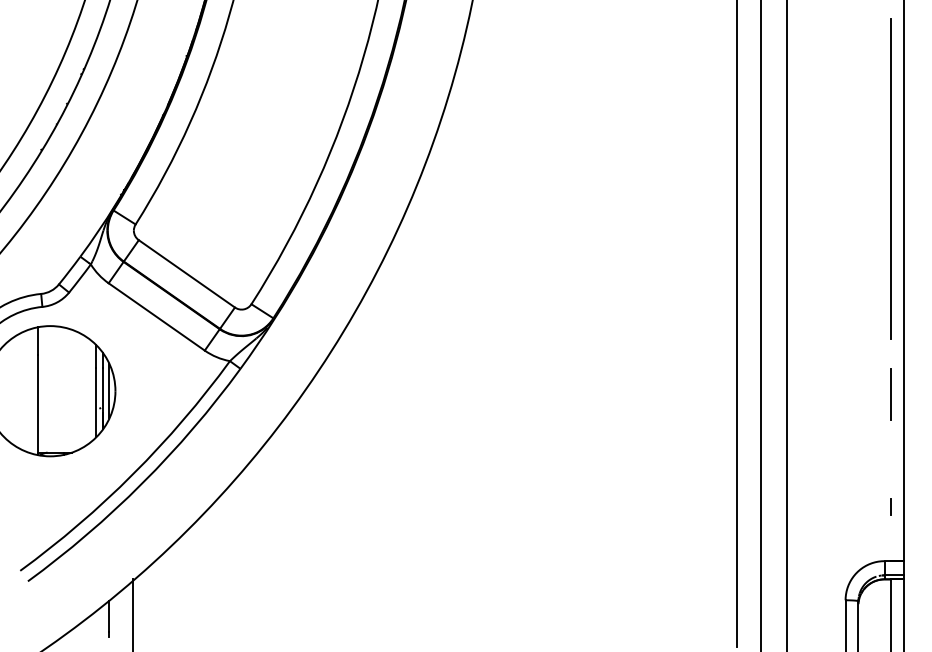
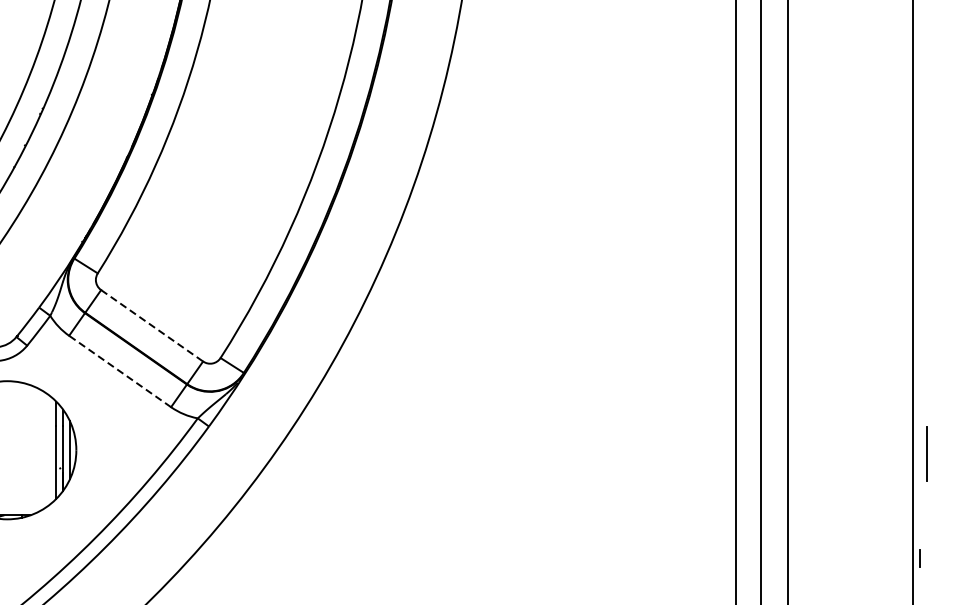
line: (891, 178) -> (899, 224), removed
line: (186, 273) -> (151, 325), solid -> dashed
line: (156, 316) -> (119, 371), solid -> dashed
line: (890, 394) -> (926, 453), moved
line: (890, 506) -> (919, 557), moved

